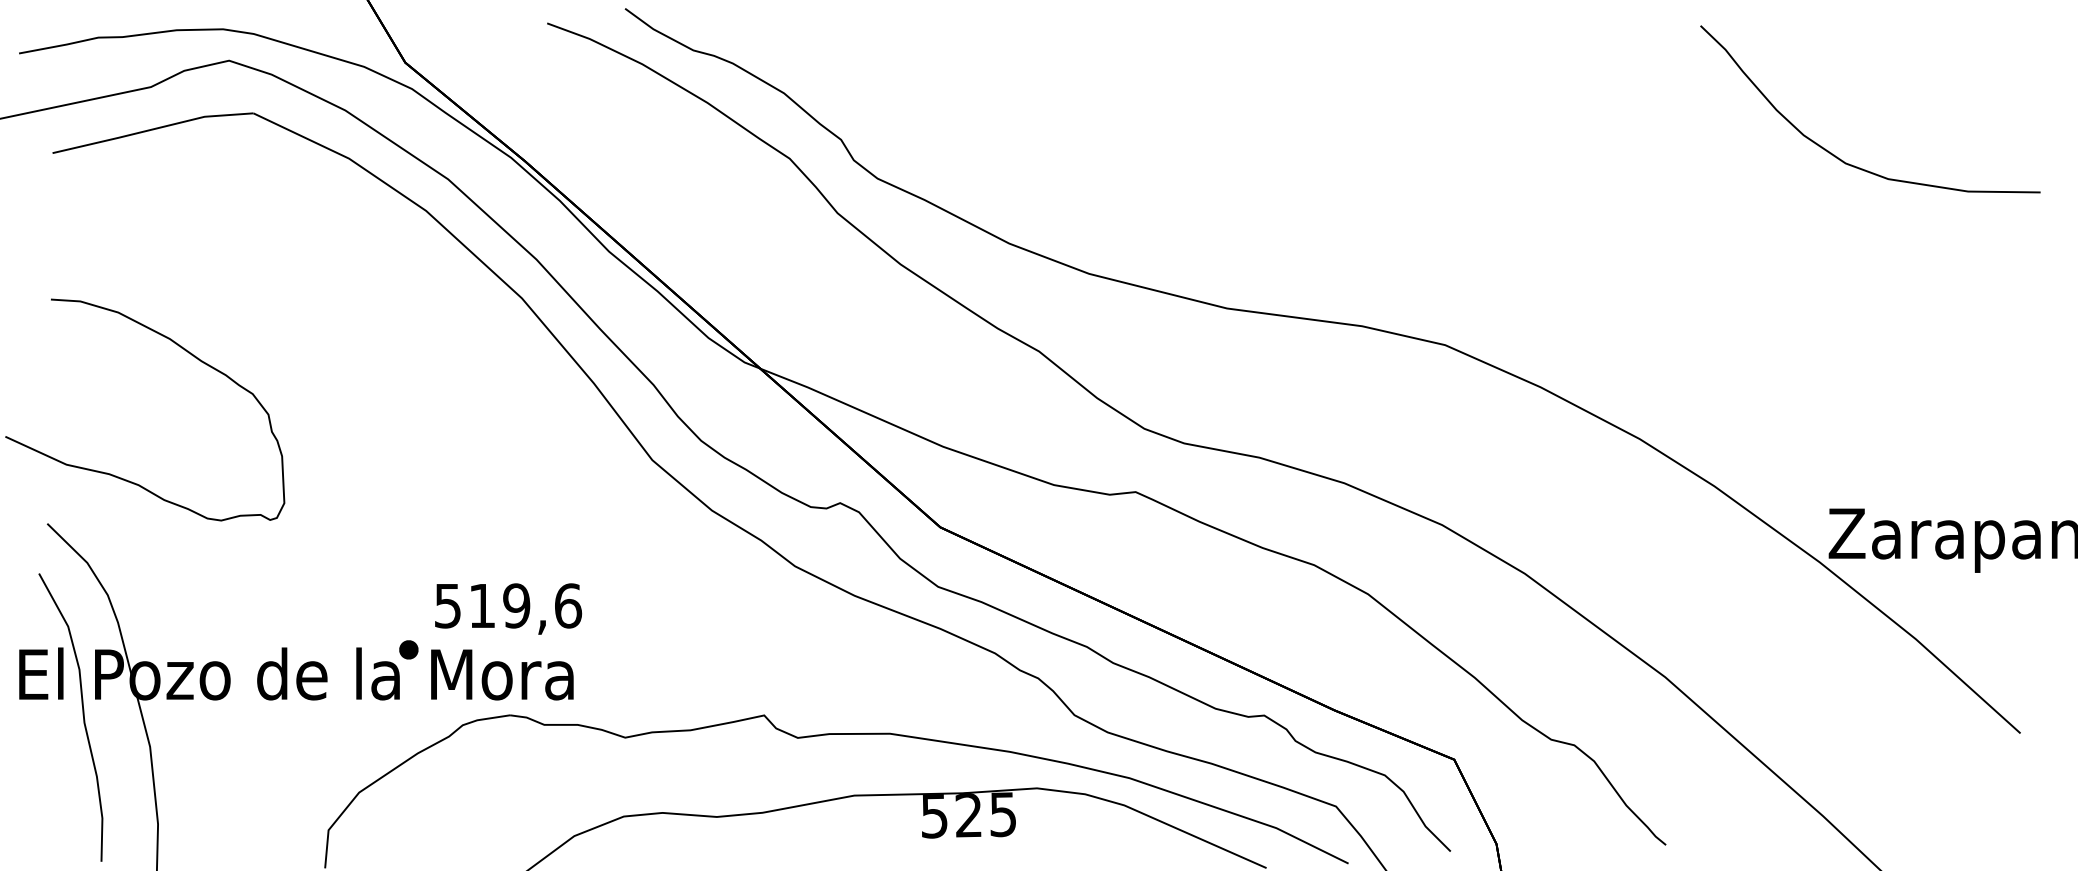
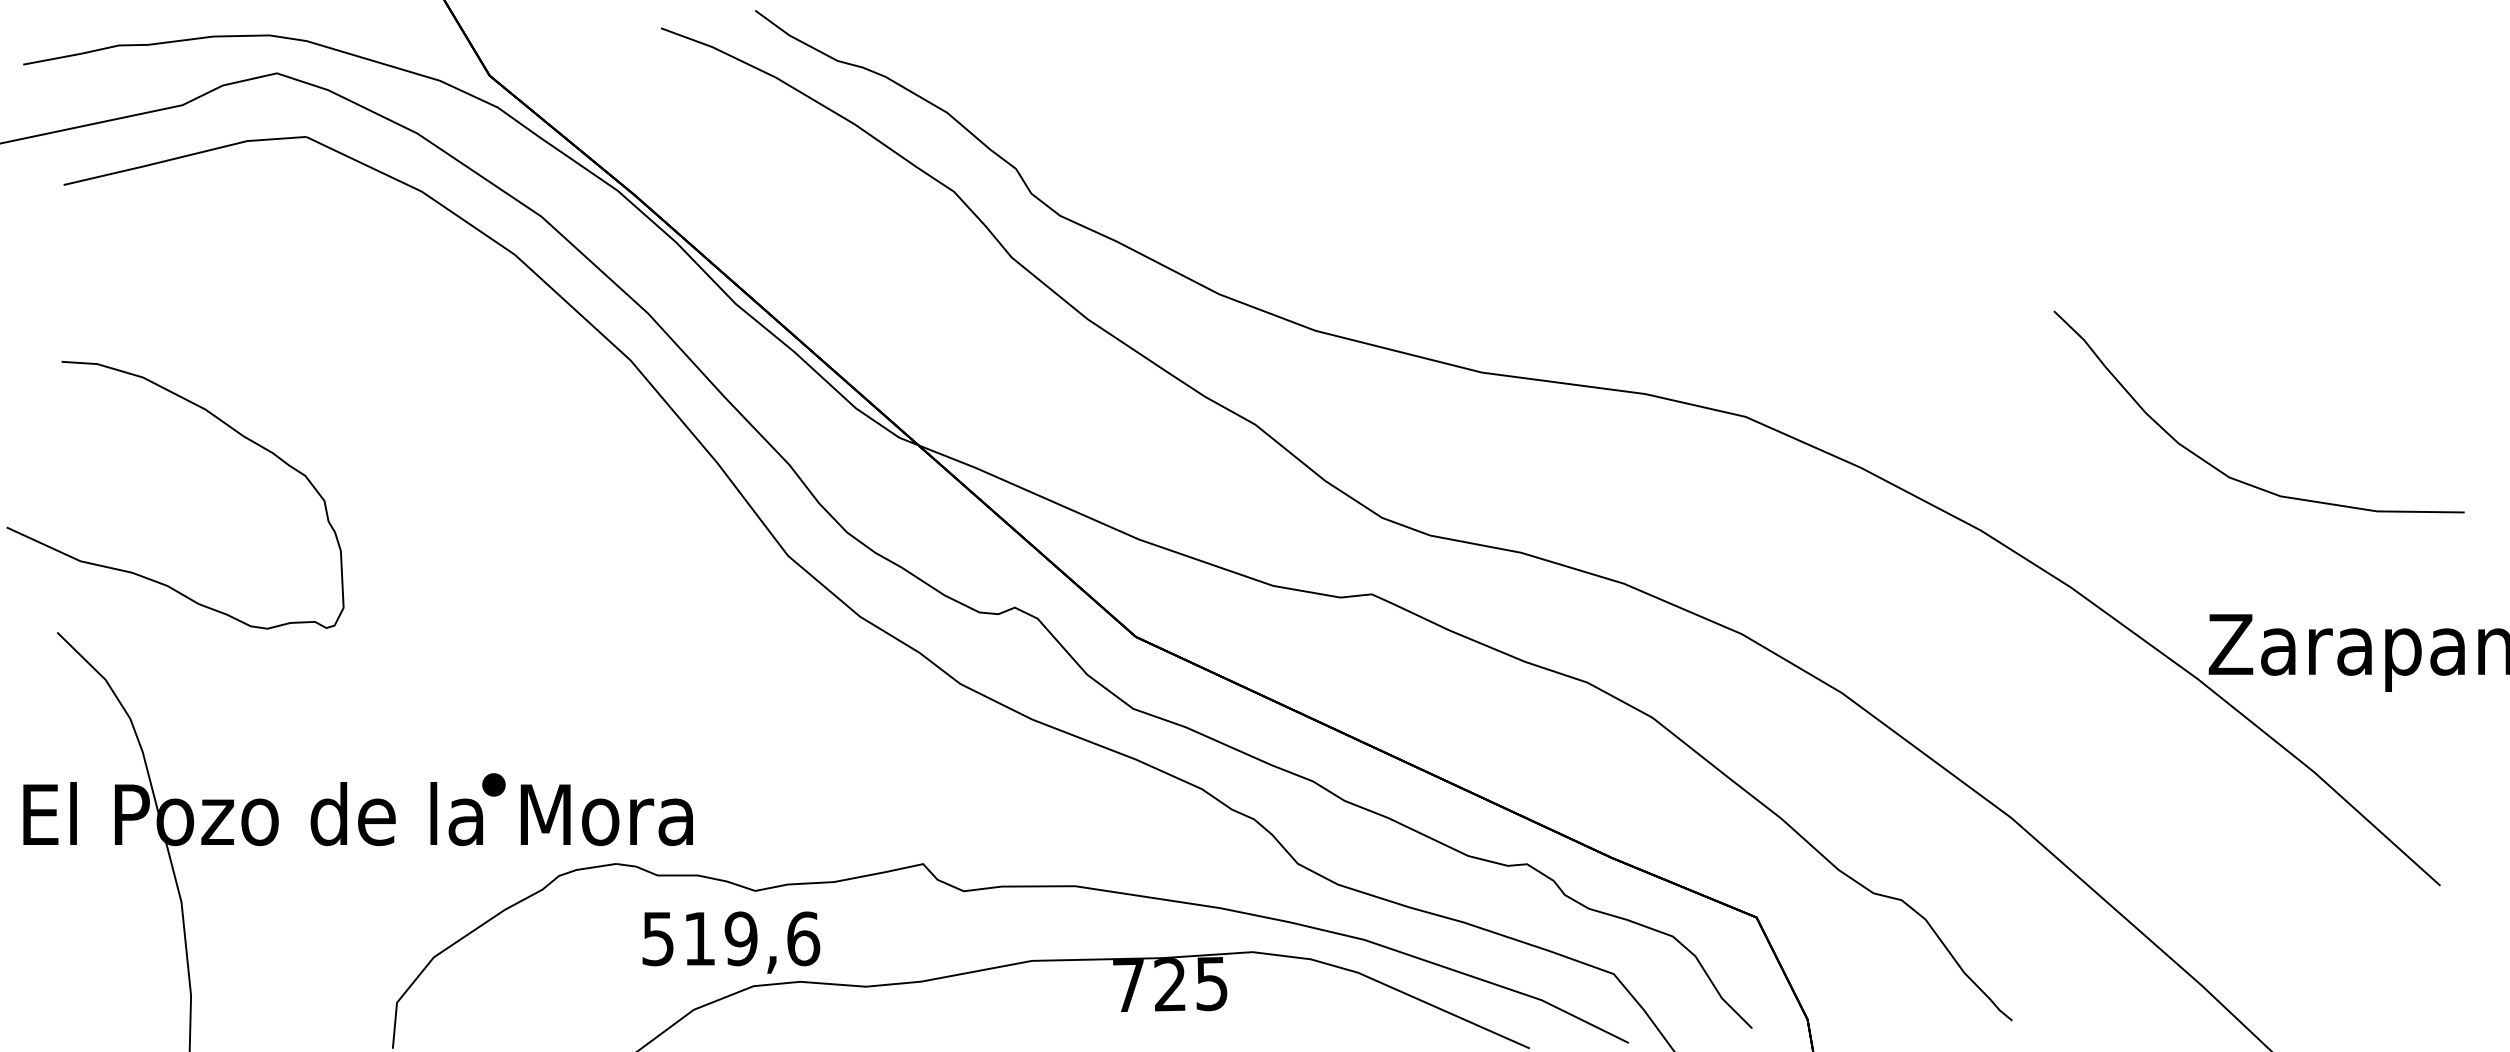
curve: (1837, 156) -> (2219, 469), moved
text: (508, 608) -> (731, 942), moved
curve: (83, 717) -> (100, 866), removed
text: (934, 815) -> (1128, 985), 525 -> 725

